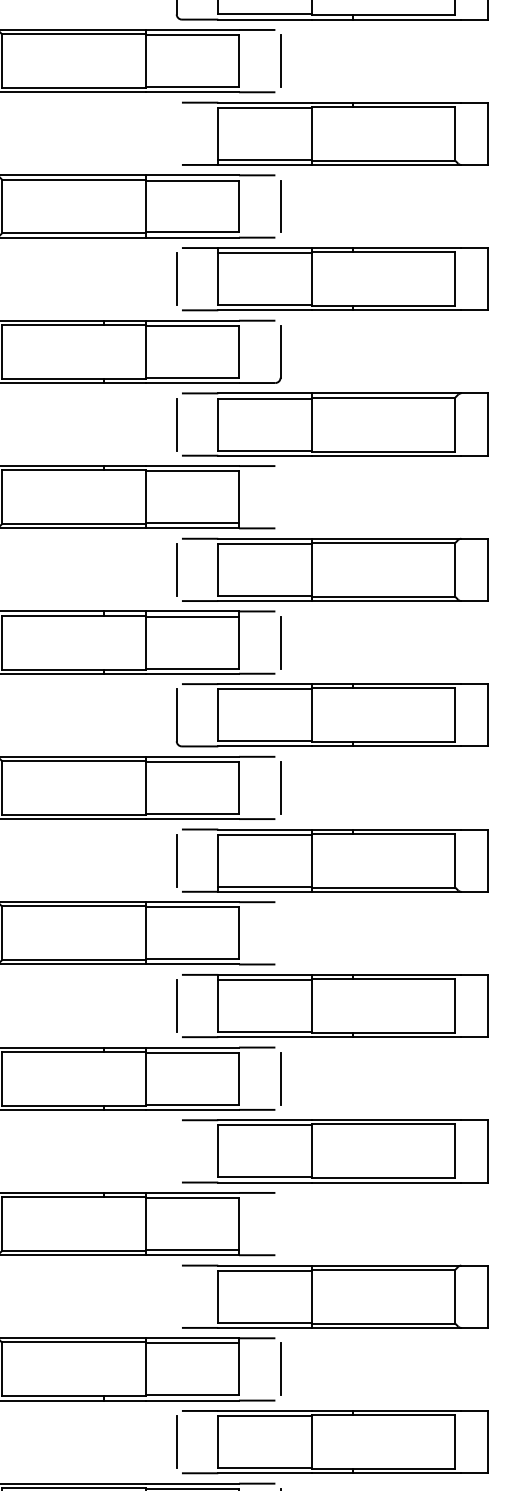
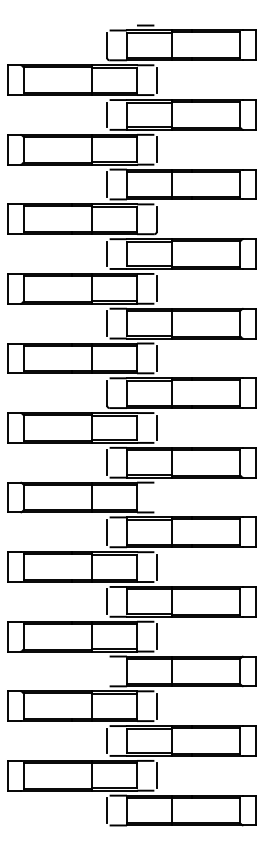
line: (177, 132) -> (107, 114), added
line: (279, 496) -> (156, 288), added
line: (177, 1150) -> (107, 601), added
line: (279, 1223) -> (156, 636), added

